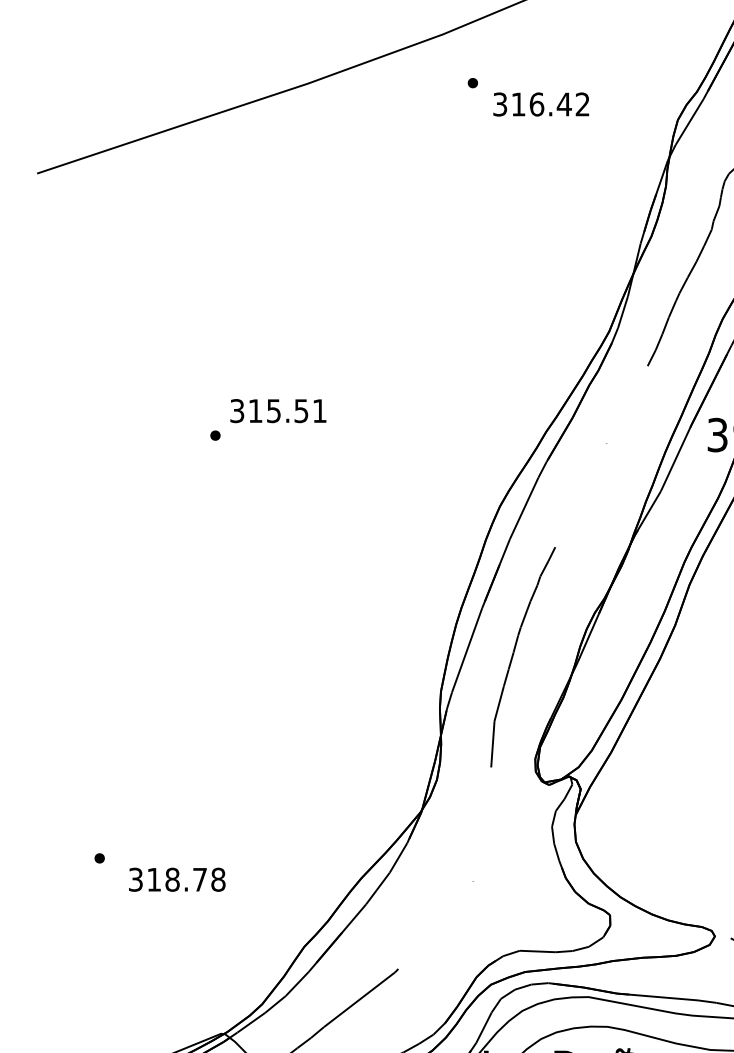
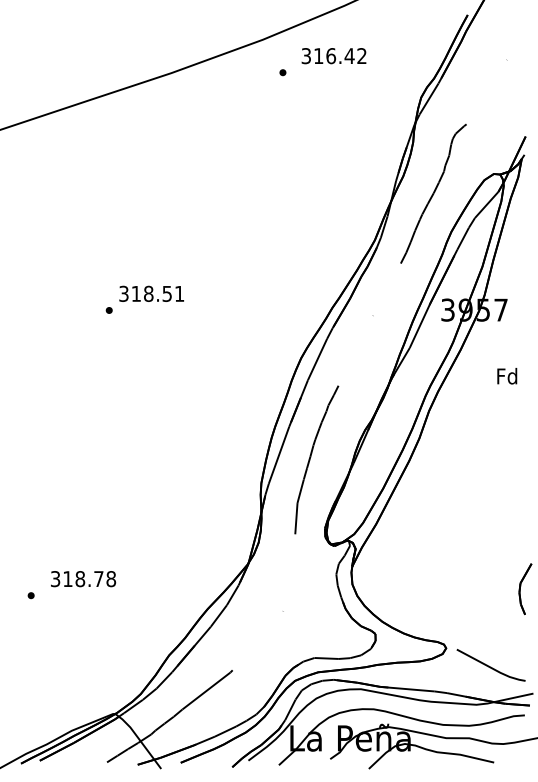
text: (540, 105) -> (333, 56), moved
text: (273, 410) -> (148, 293), 315.51 -> 318.51
text: (177, 880) -> (83, 579), moved

